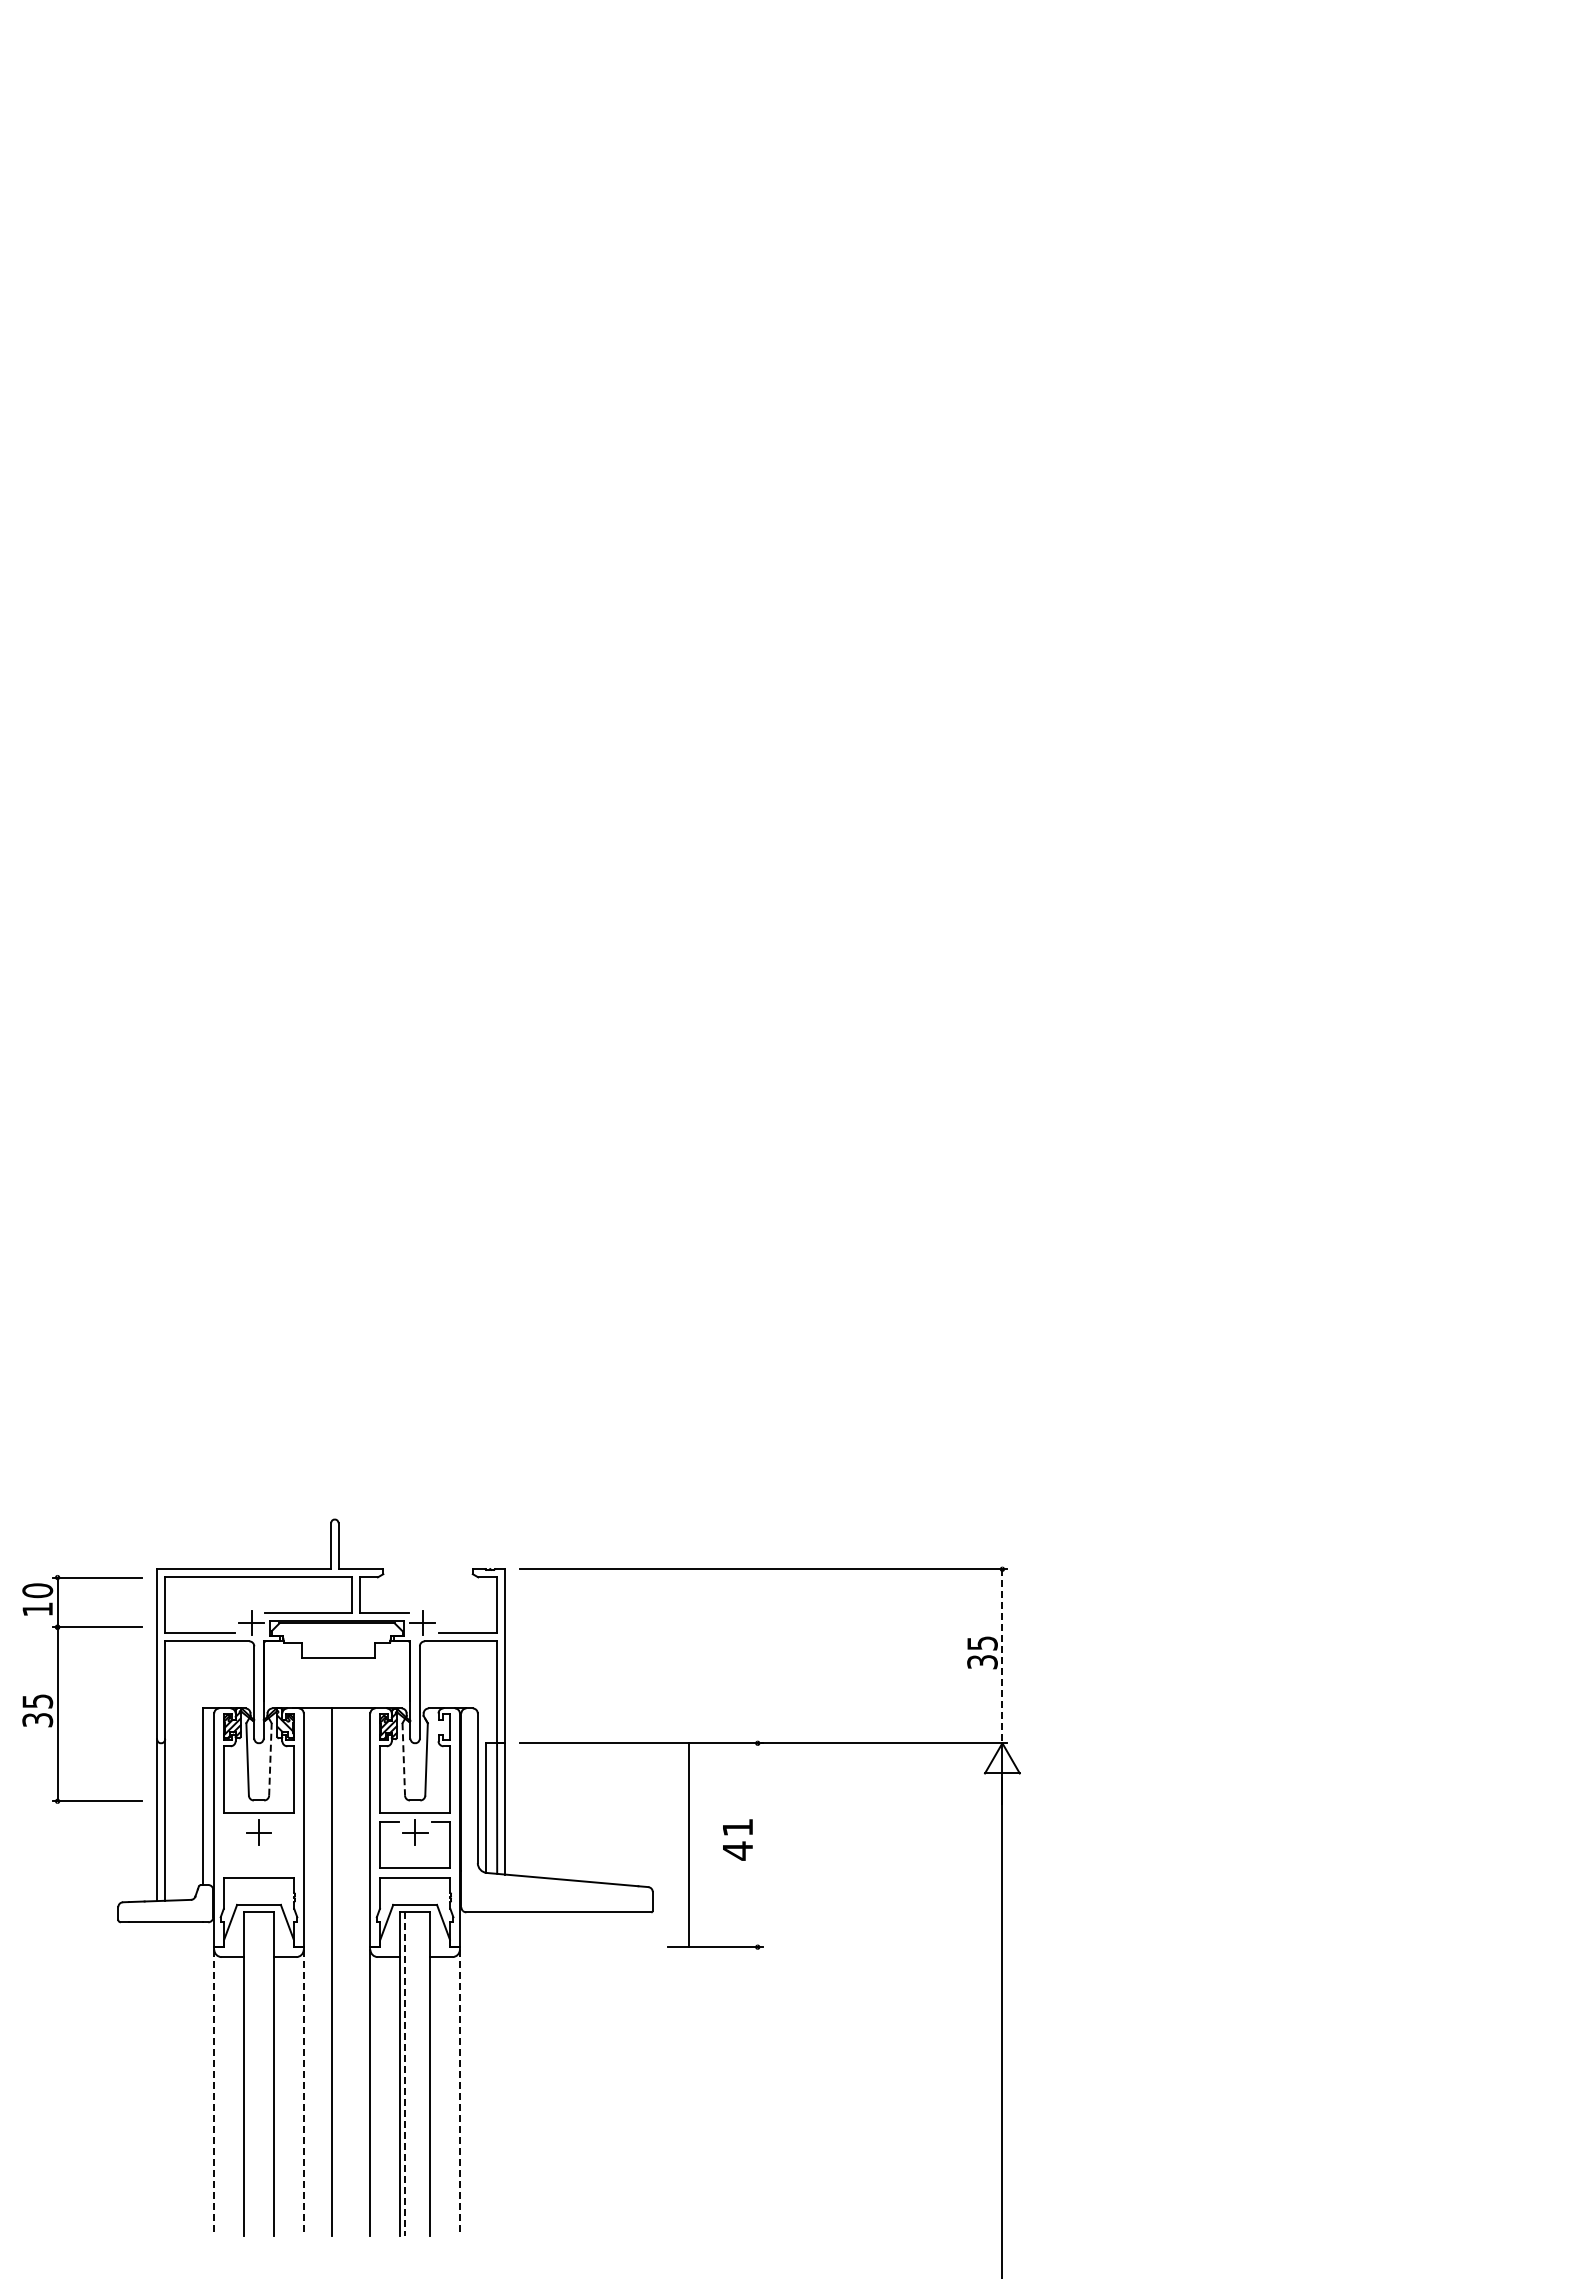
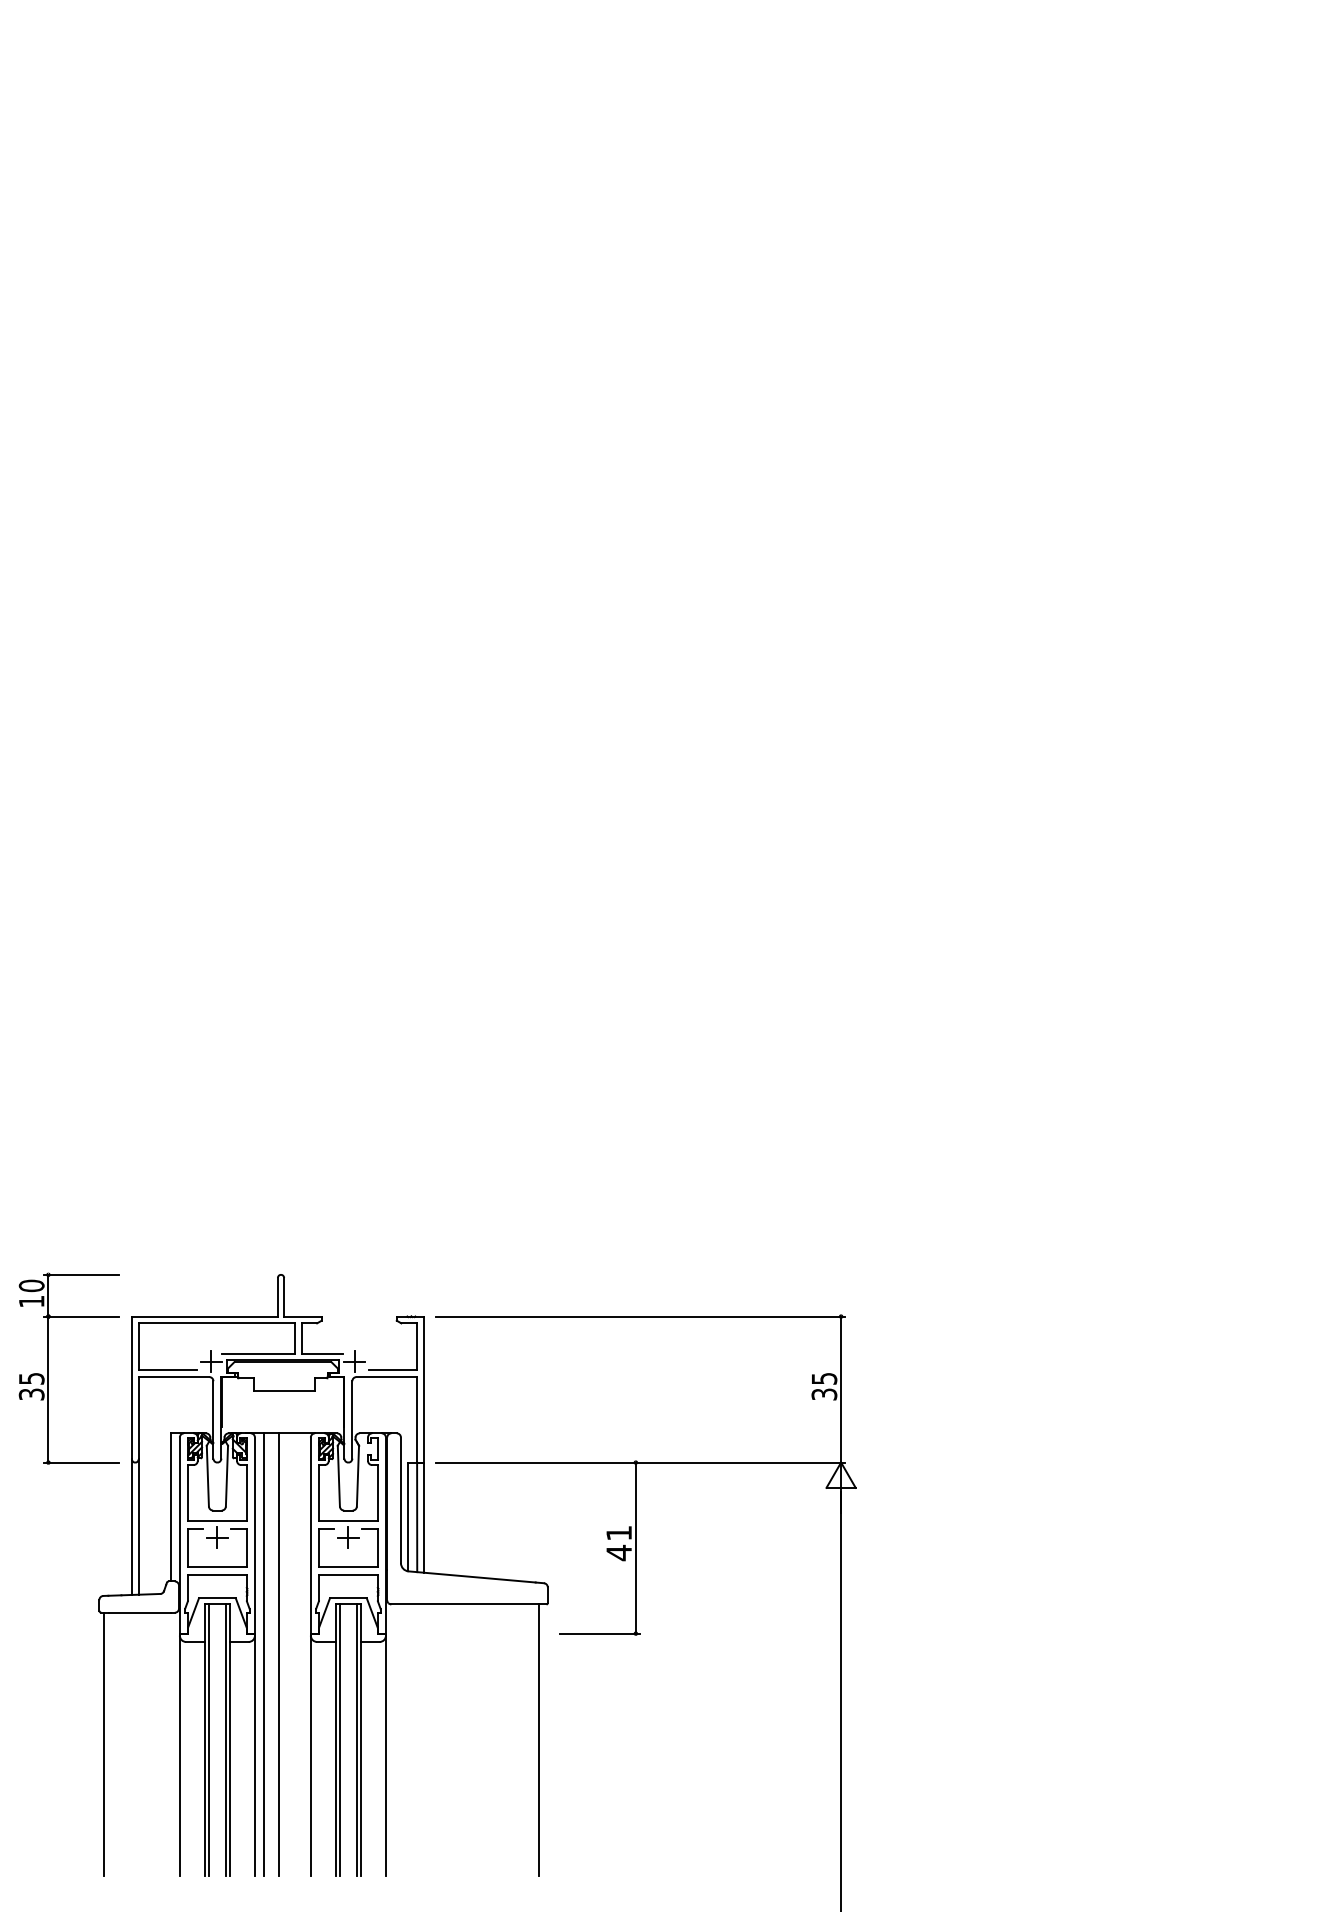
line: (1002, 1656) -> (841, 1389), dashed -> solid
part: (58, 1689) -> (49, 1368), moved
line: (270, 1758) -> (227, 1475), dashed -> solid
line: (403, 1759) -> (338, 1476), dashed -> solid
line: (688, 1845) -> (635, 1548), moved
part: (258, 1867) -> (216, 1566), added
line: (314, 1971) -> (263, 1654), added
line: (249, 2073) -> (209, 1739), added
line: (268, 2073) -> (225, 1739), added
line: (405, 2073) -> (340, 1739), dashed -> solid
line: (425, 2073) -> (357, 1739), added
line: (642, 2073) -> (539, 1739), added
line: (123, 2078) -> (103, 1743), added
line: (214, 2092) -> (180, 1755), dashed -> solid
line: (303, 2092) -> (254, 1755), dashed -> solid
line: (459, 2092) -> (385, 1755), dashed -> solid

